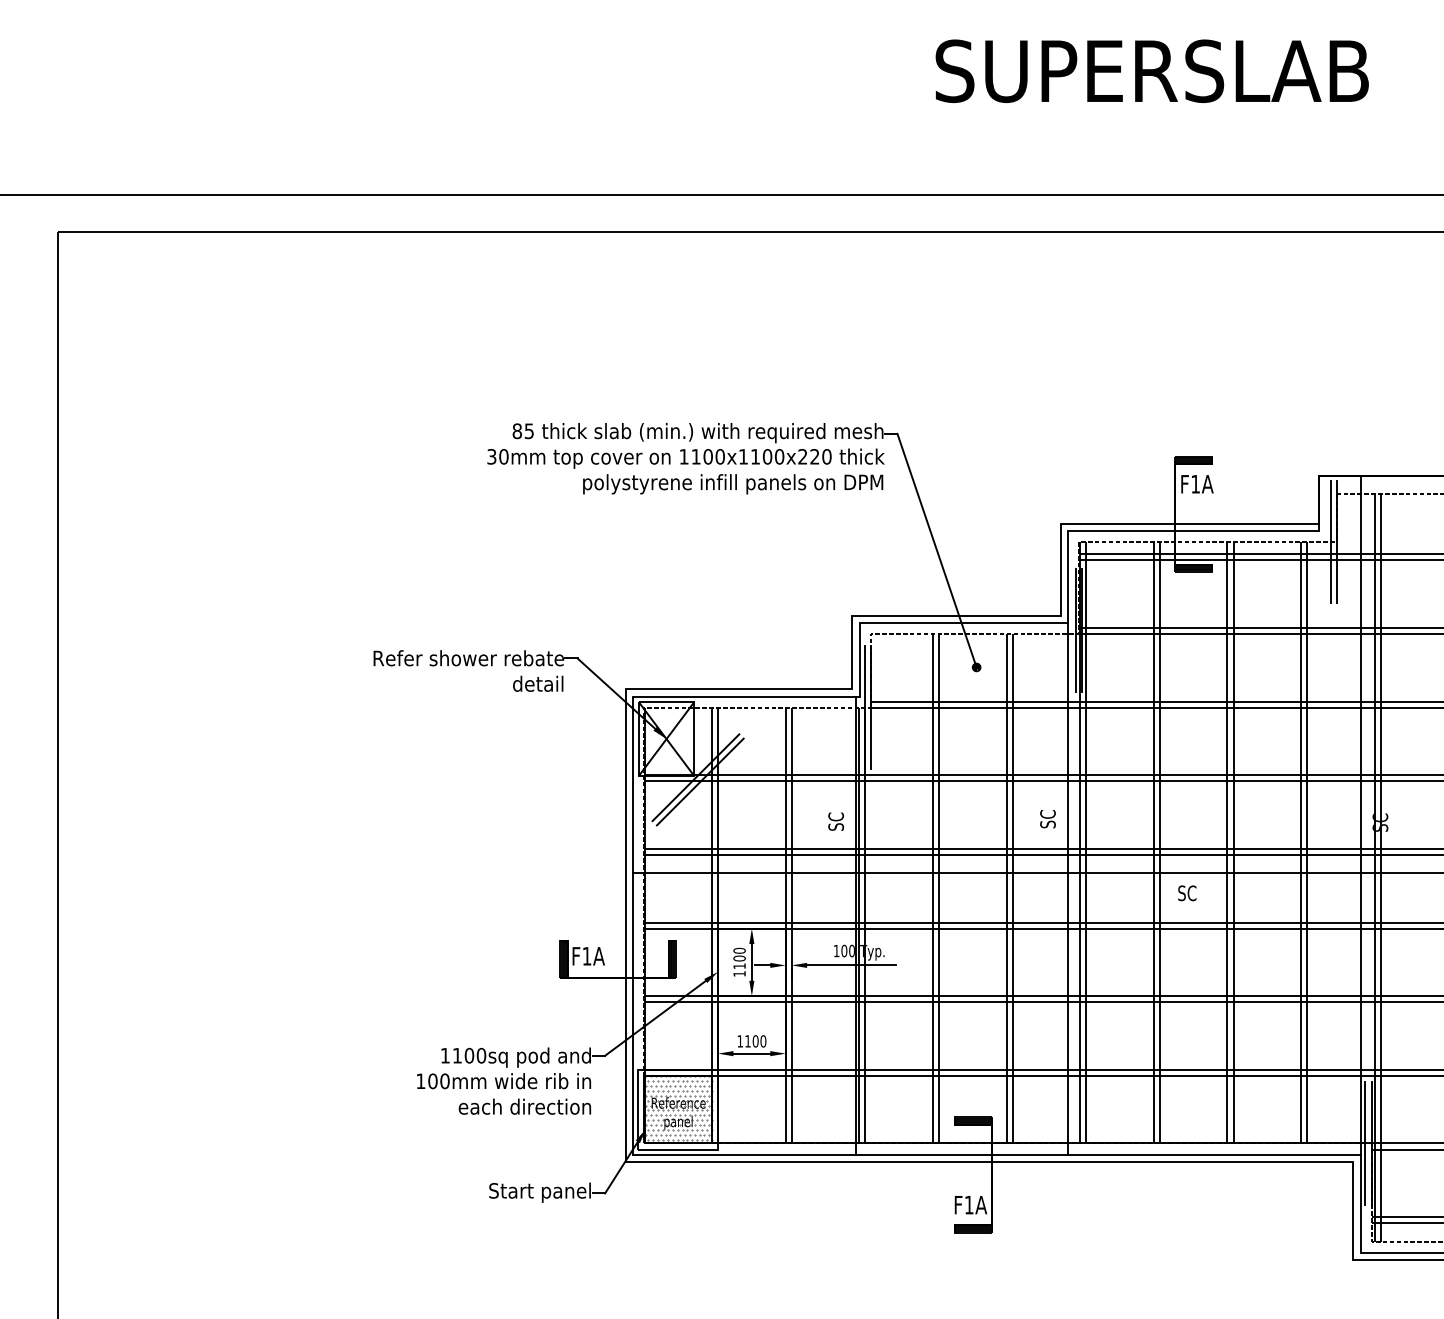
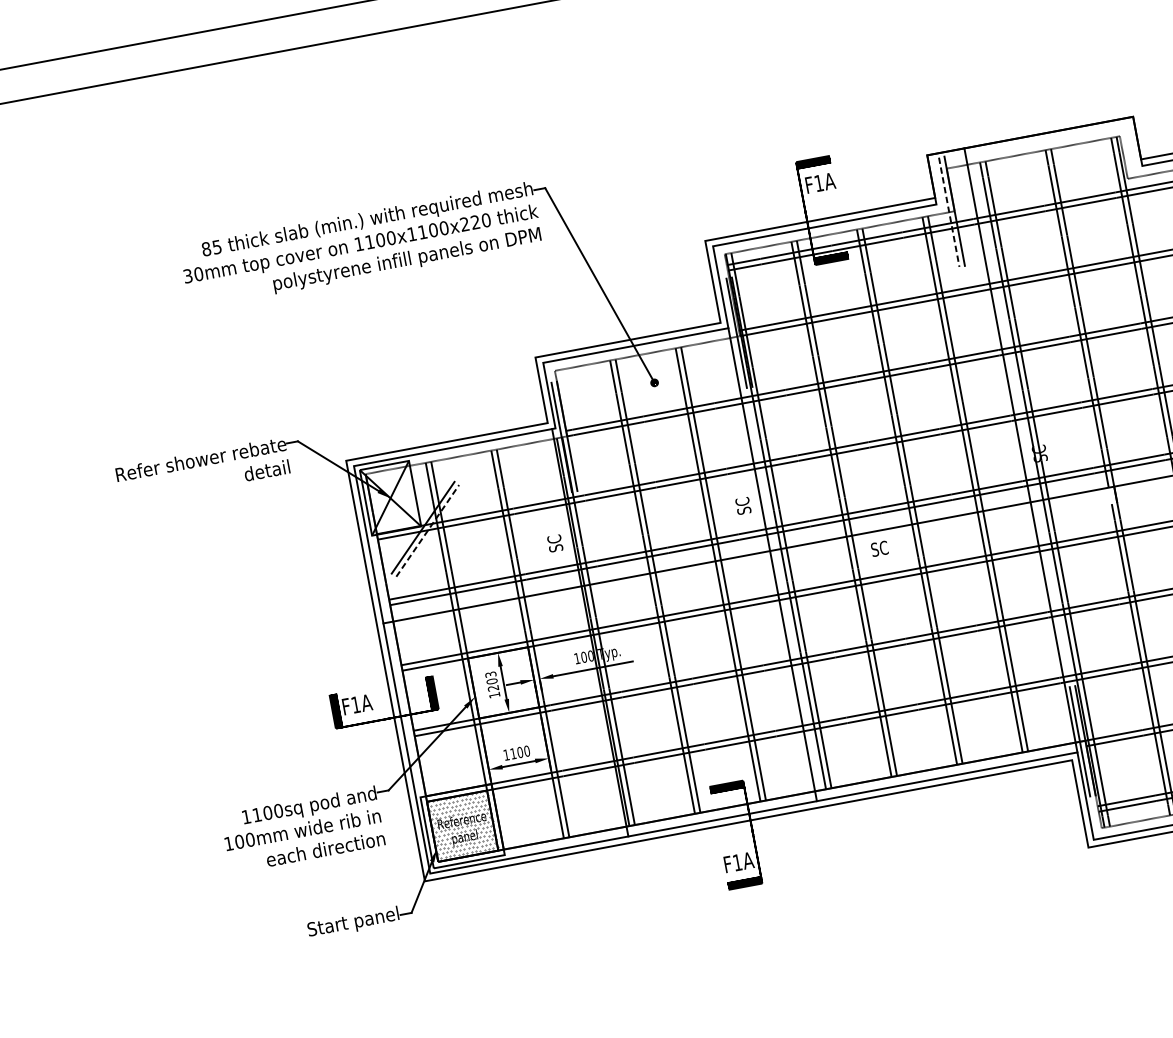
line: (1331, 542) -> (949, 212), solid -> dashed
line: (700, 781) -> (427, 530), solid -> dashed
text: (739, 958) -> (492, 681), 1100 -> 1203

